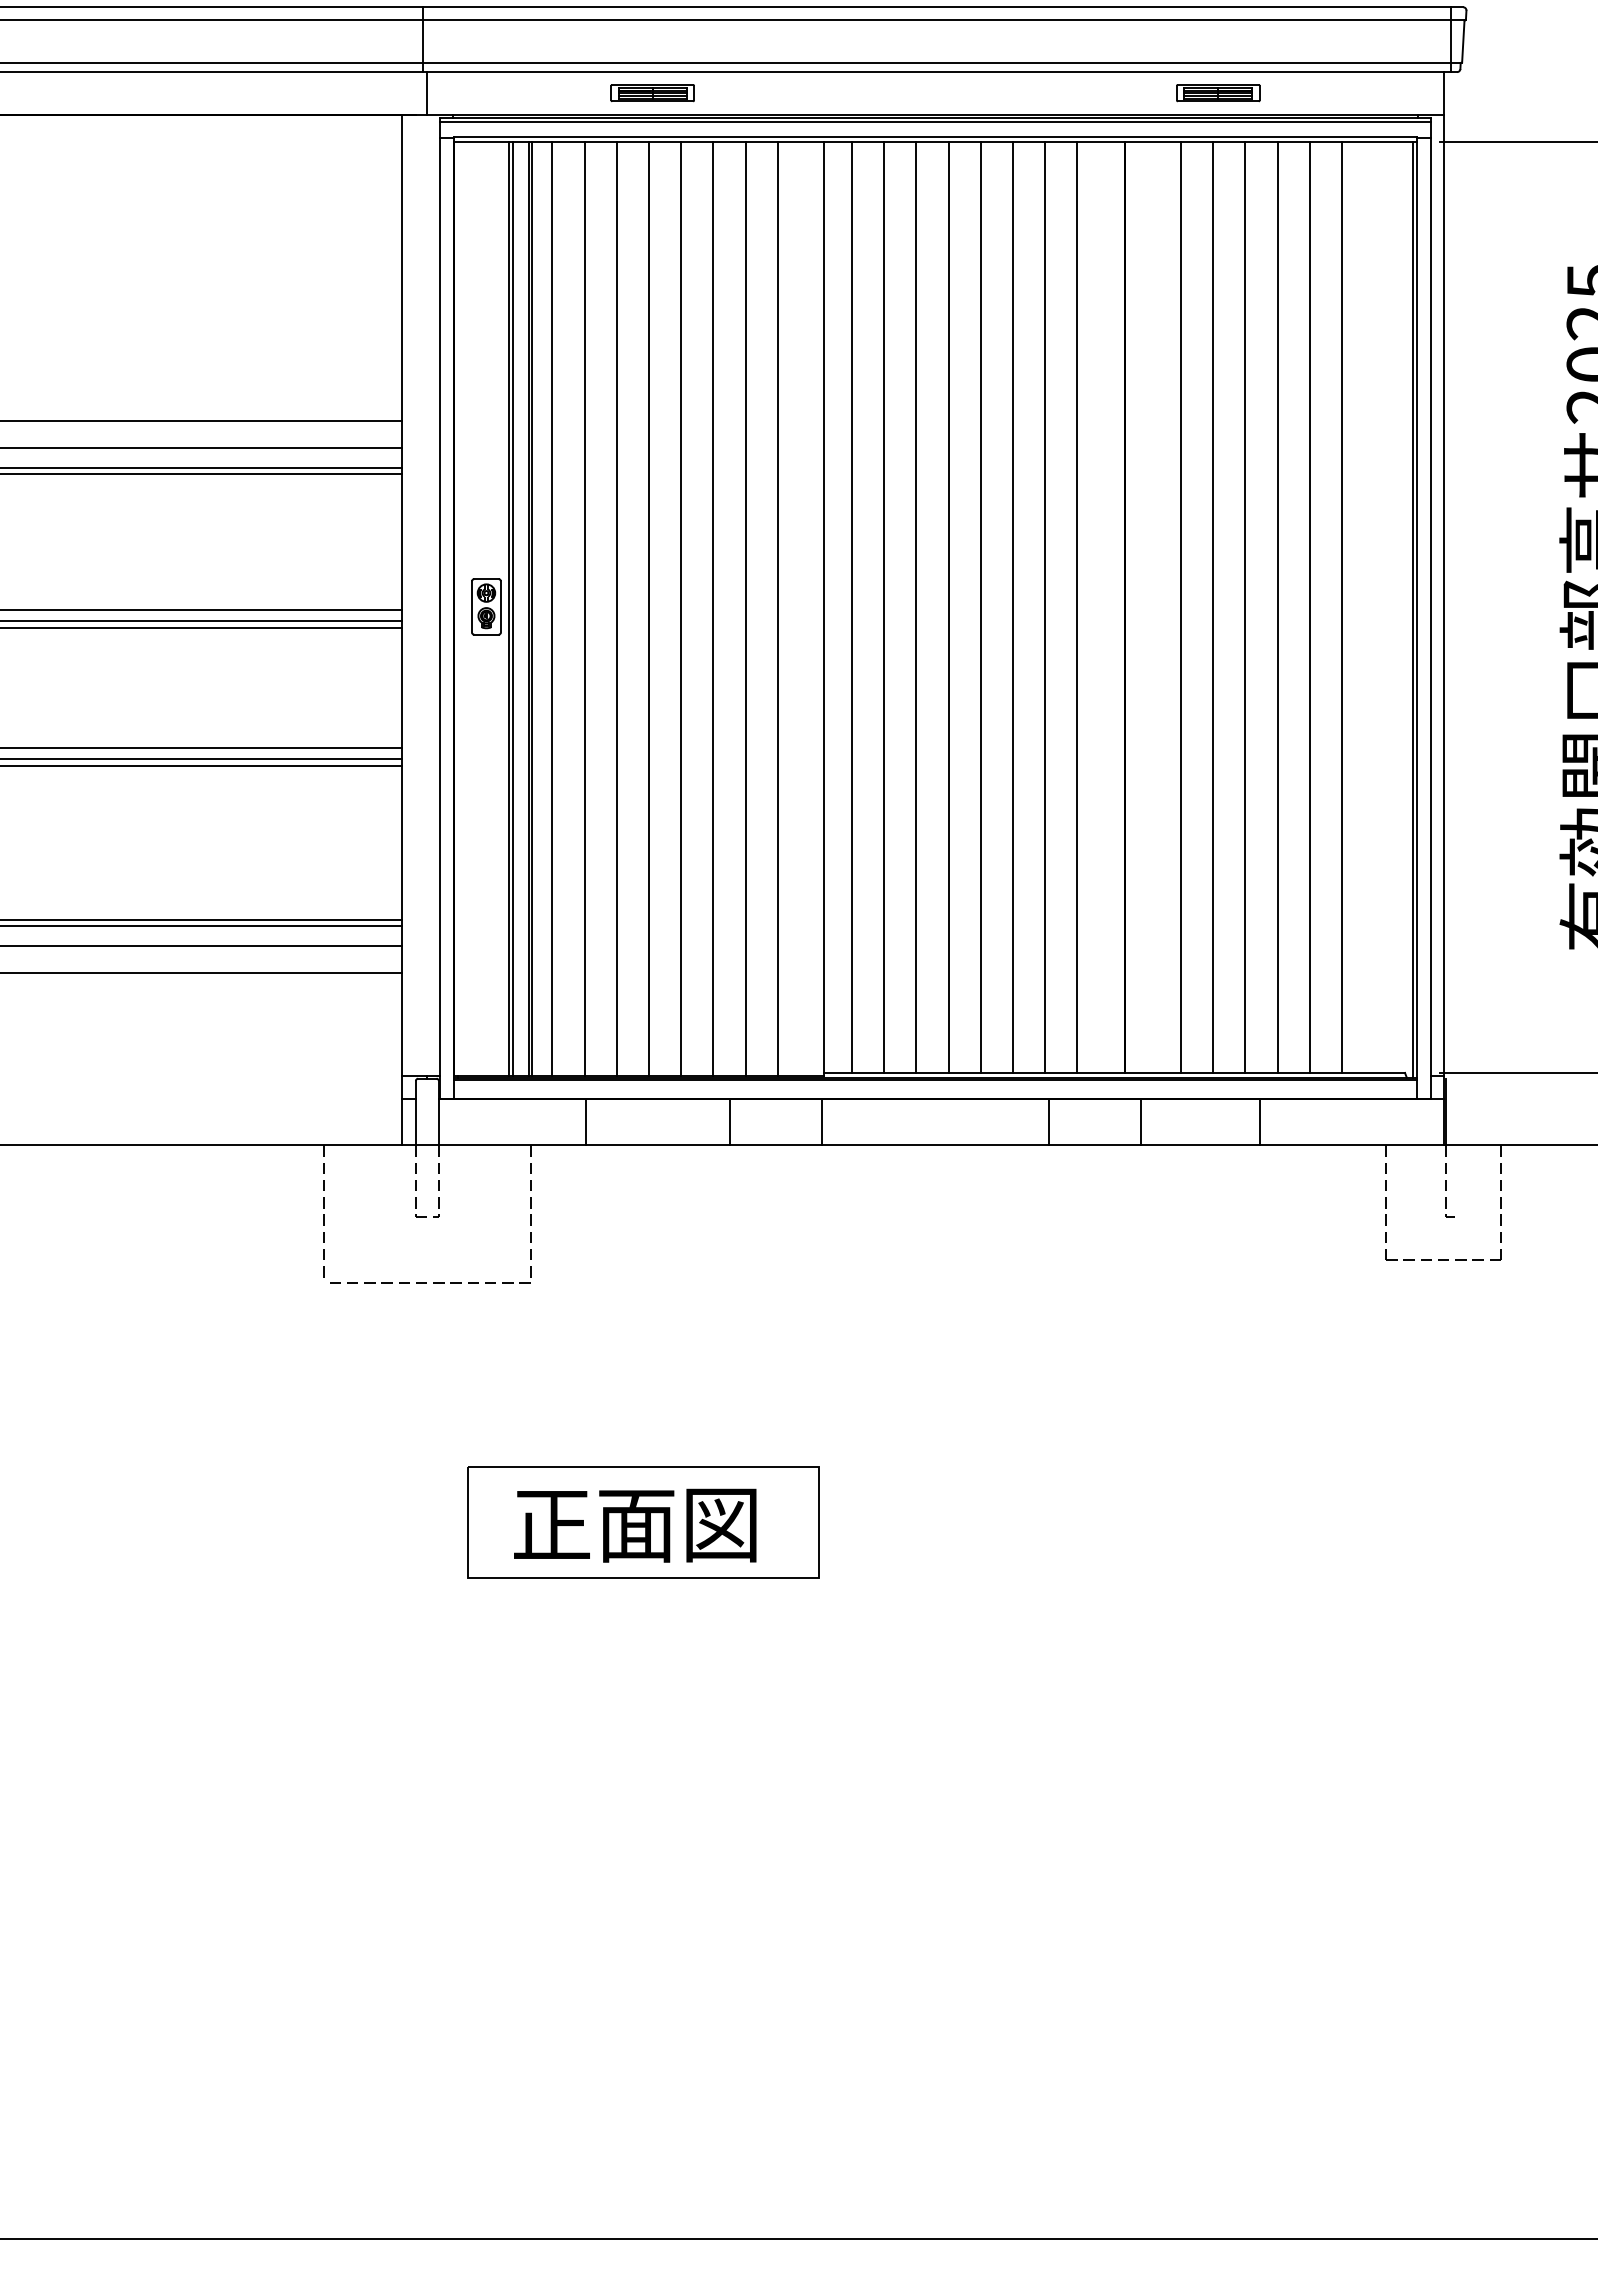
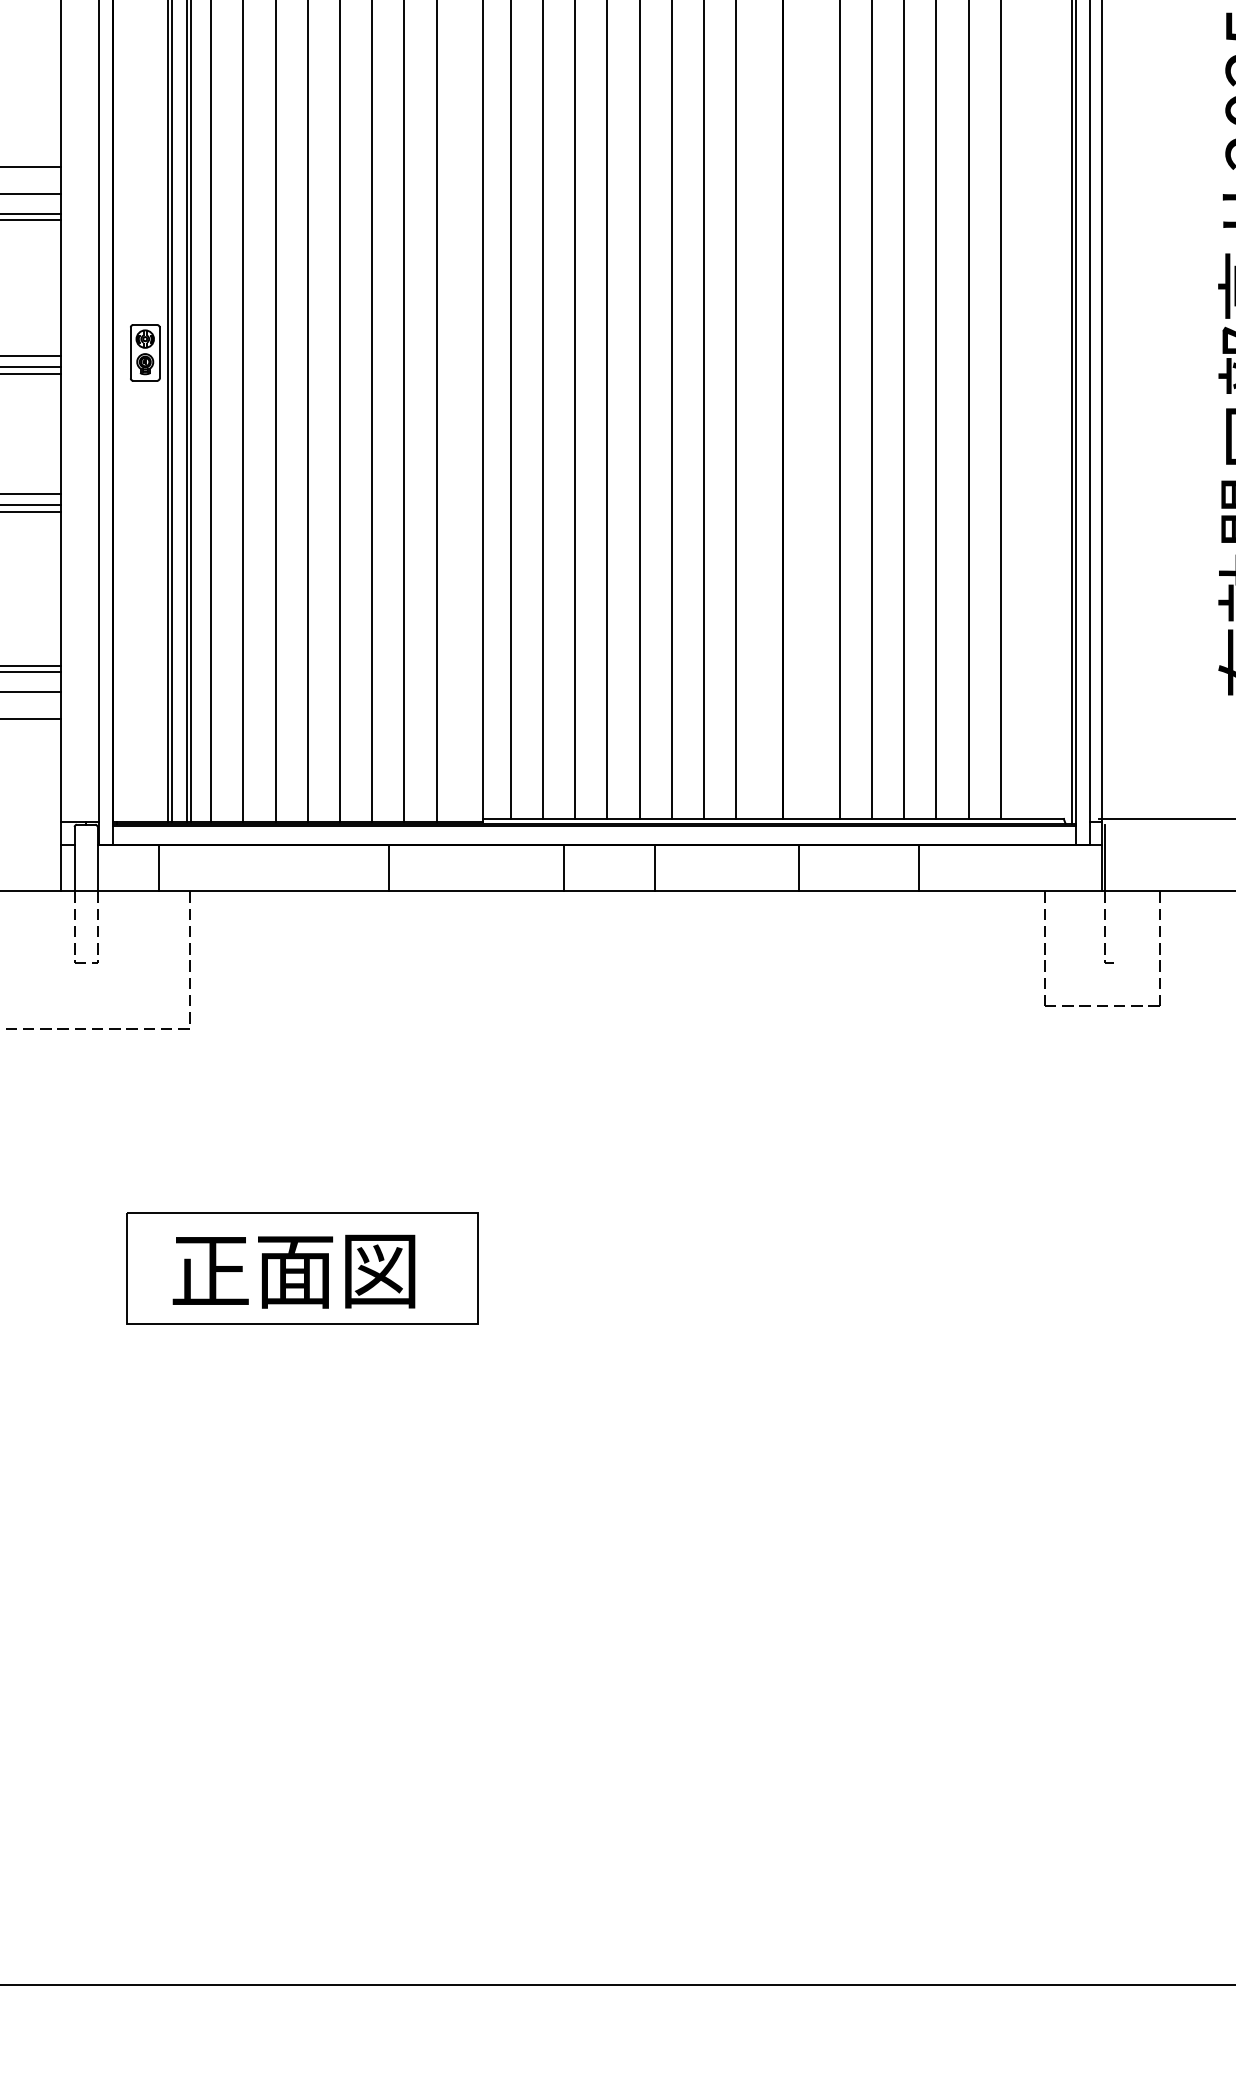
line: (586, 1122) -> (159, 868), moved
line: (822, 1122) -> (564, 868), moved
line: (1048, 1122) -> (655, 868), moved

